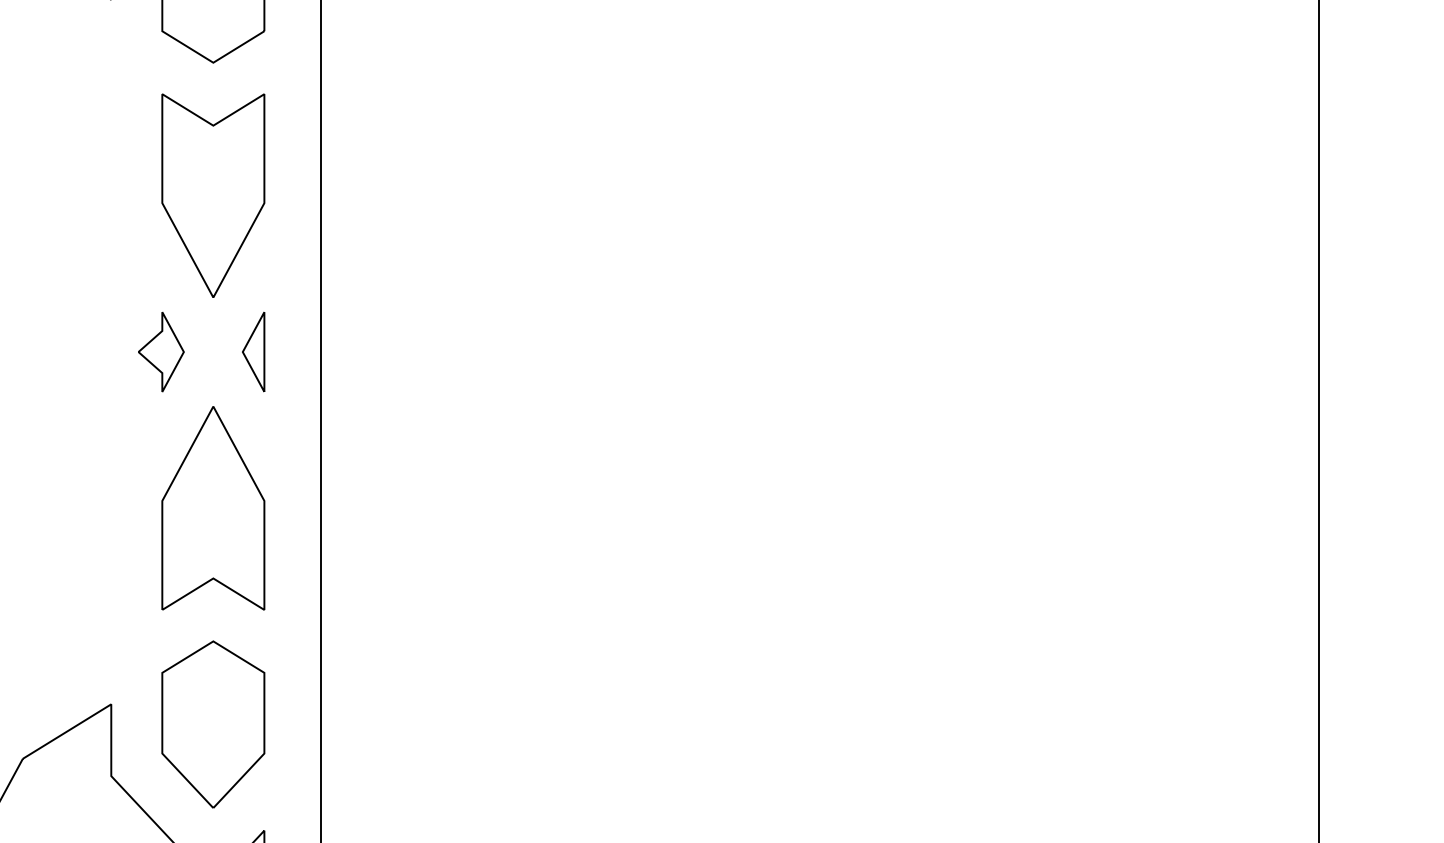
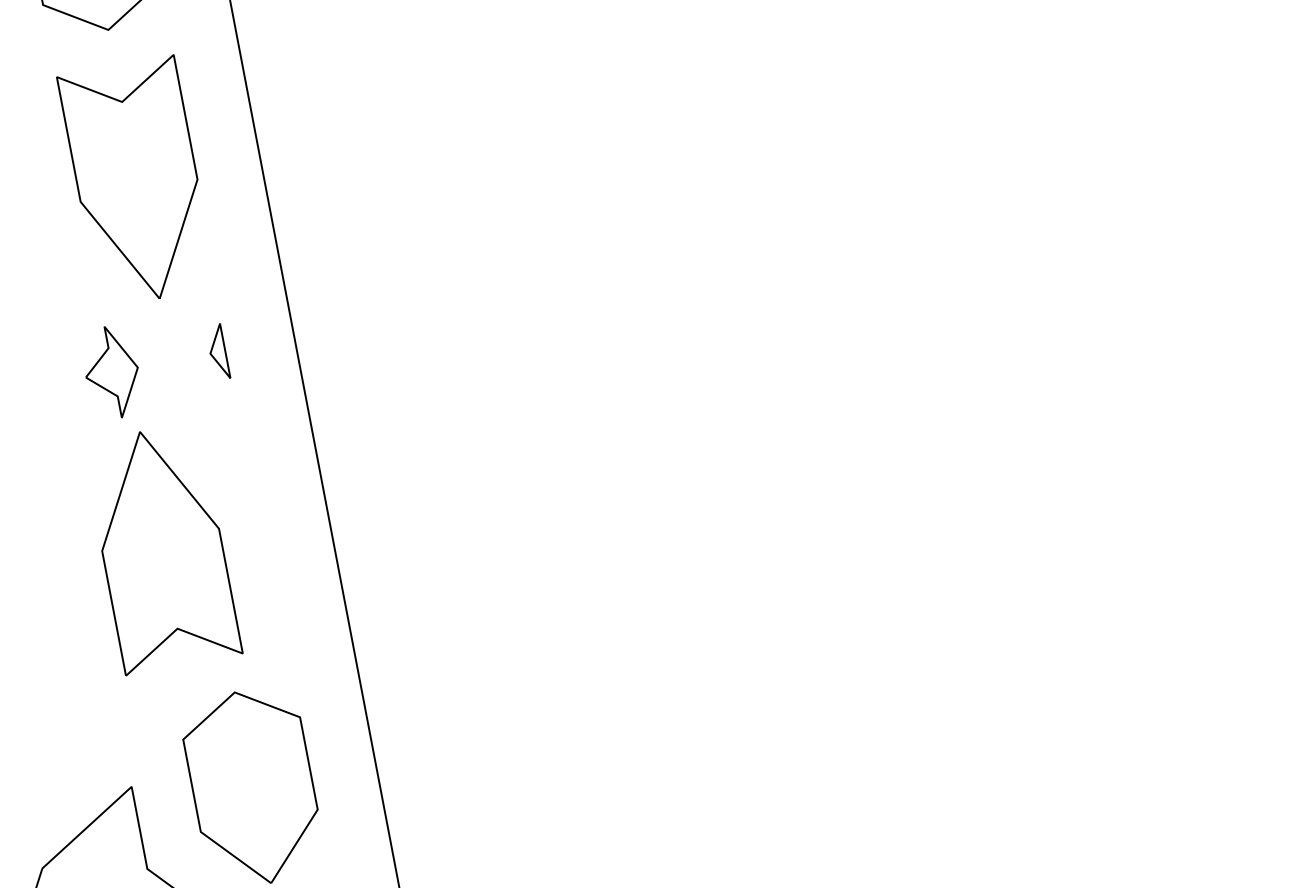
part: (253, 351) -> (217, 351), size x0.6
part: (213, 508) -> (162, 548), moved

